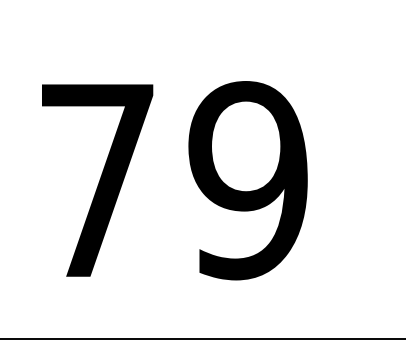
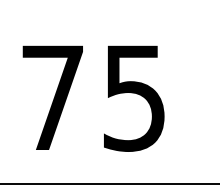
text: (248, 179) -> (134, 97), 79 -> 75

